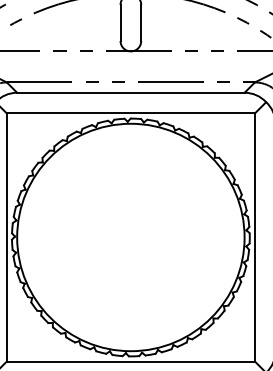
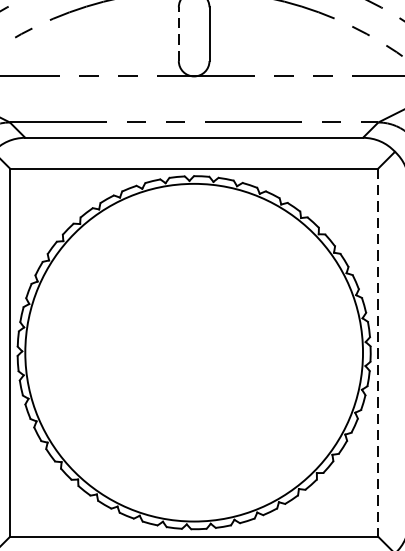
line: (120, 22) -> (178, 33), solid -> dashed
line: (254, 237) -> (377, 352), solid -> dashed

